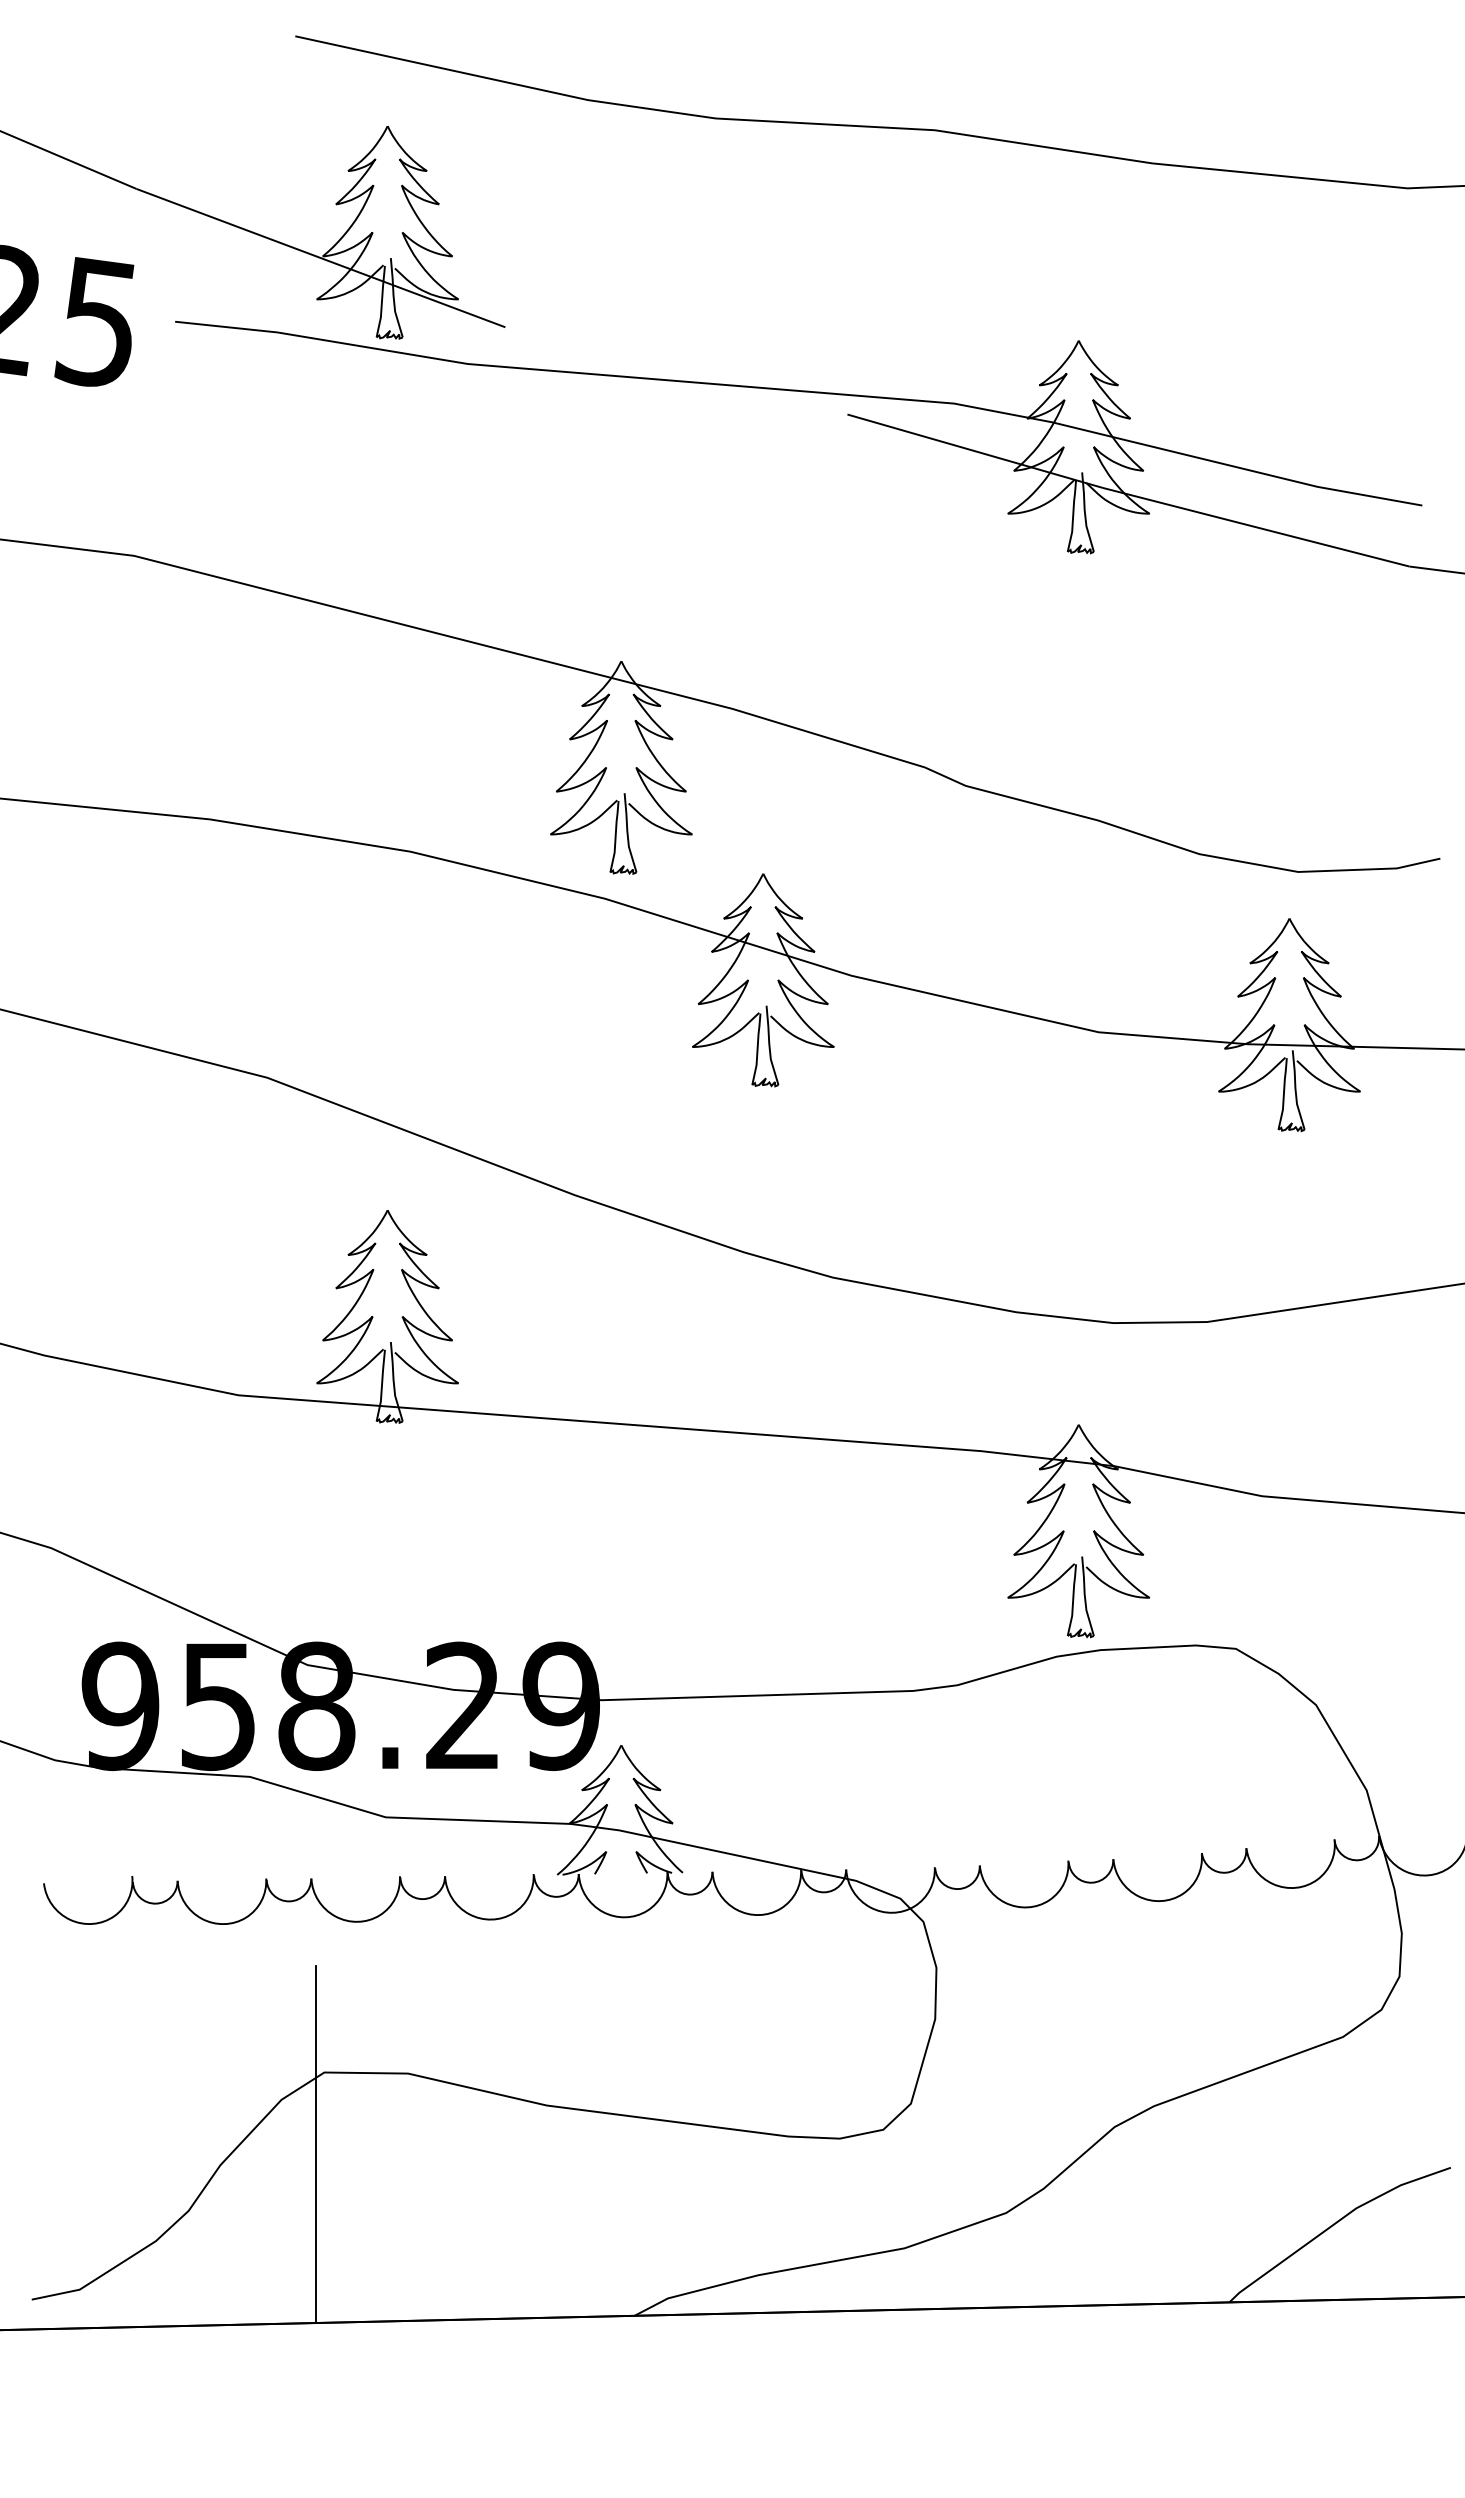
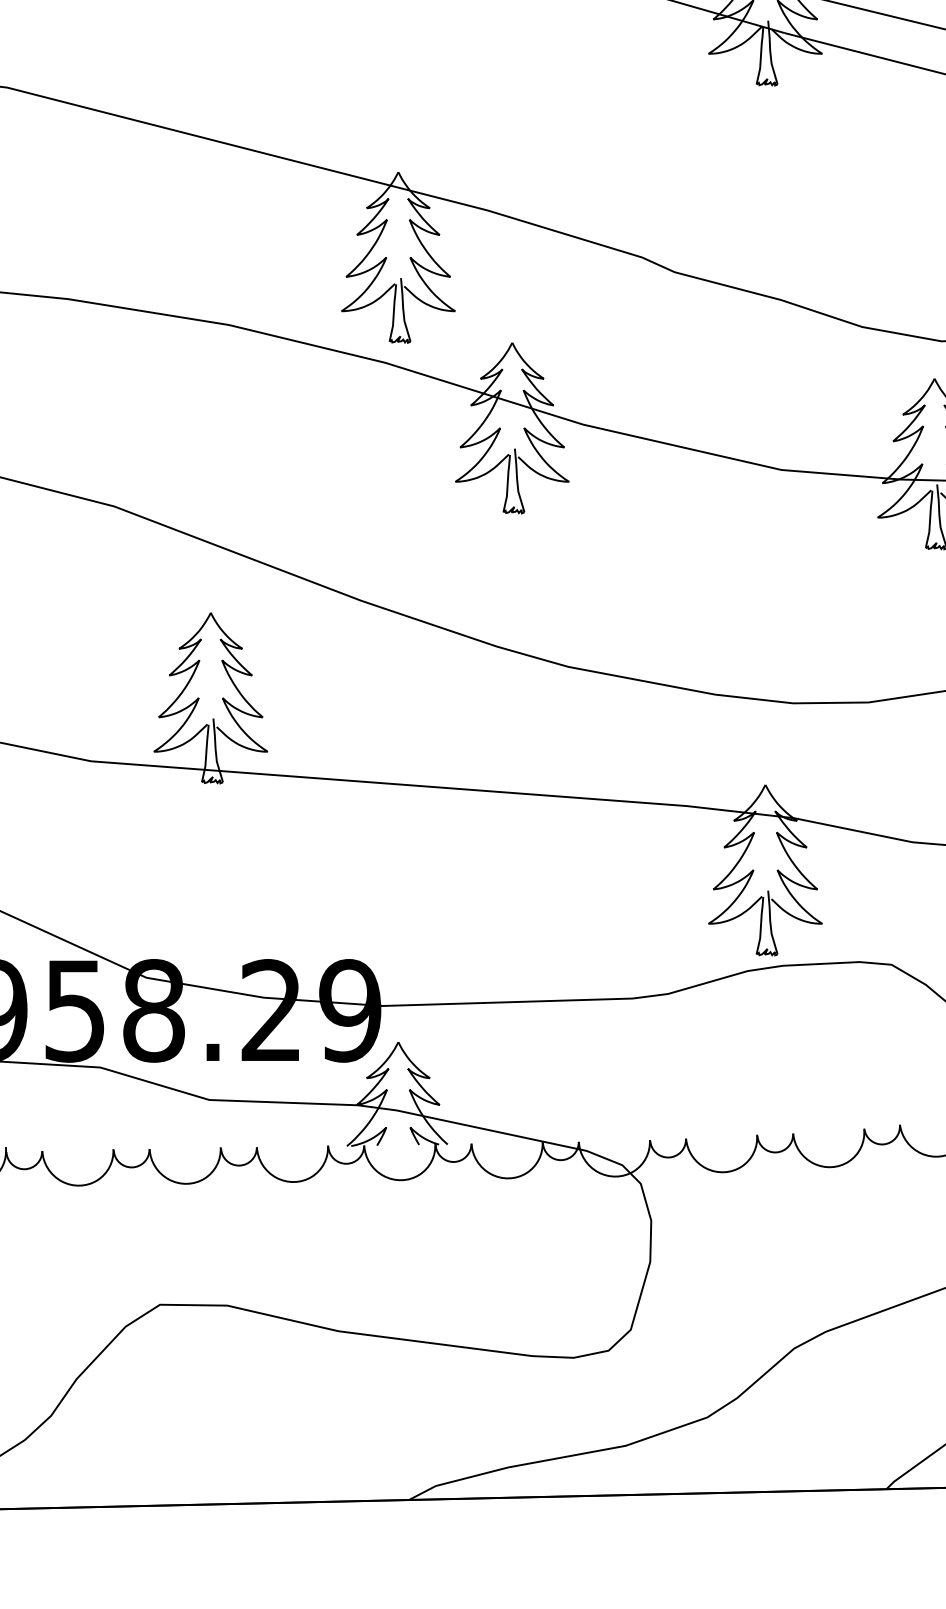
line: (315, 2144) -> (152, 1362), removed

